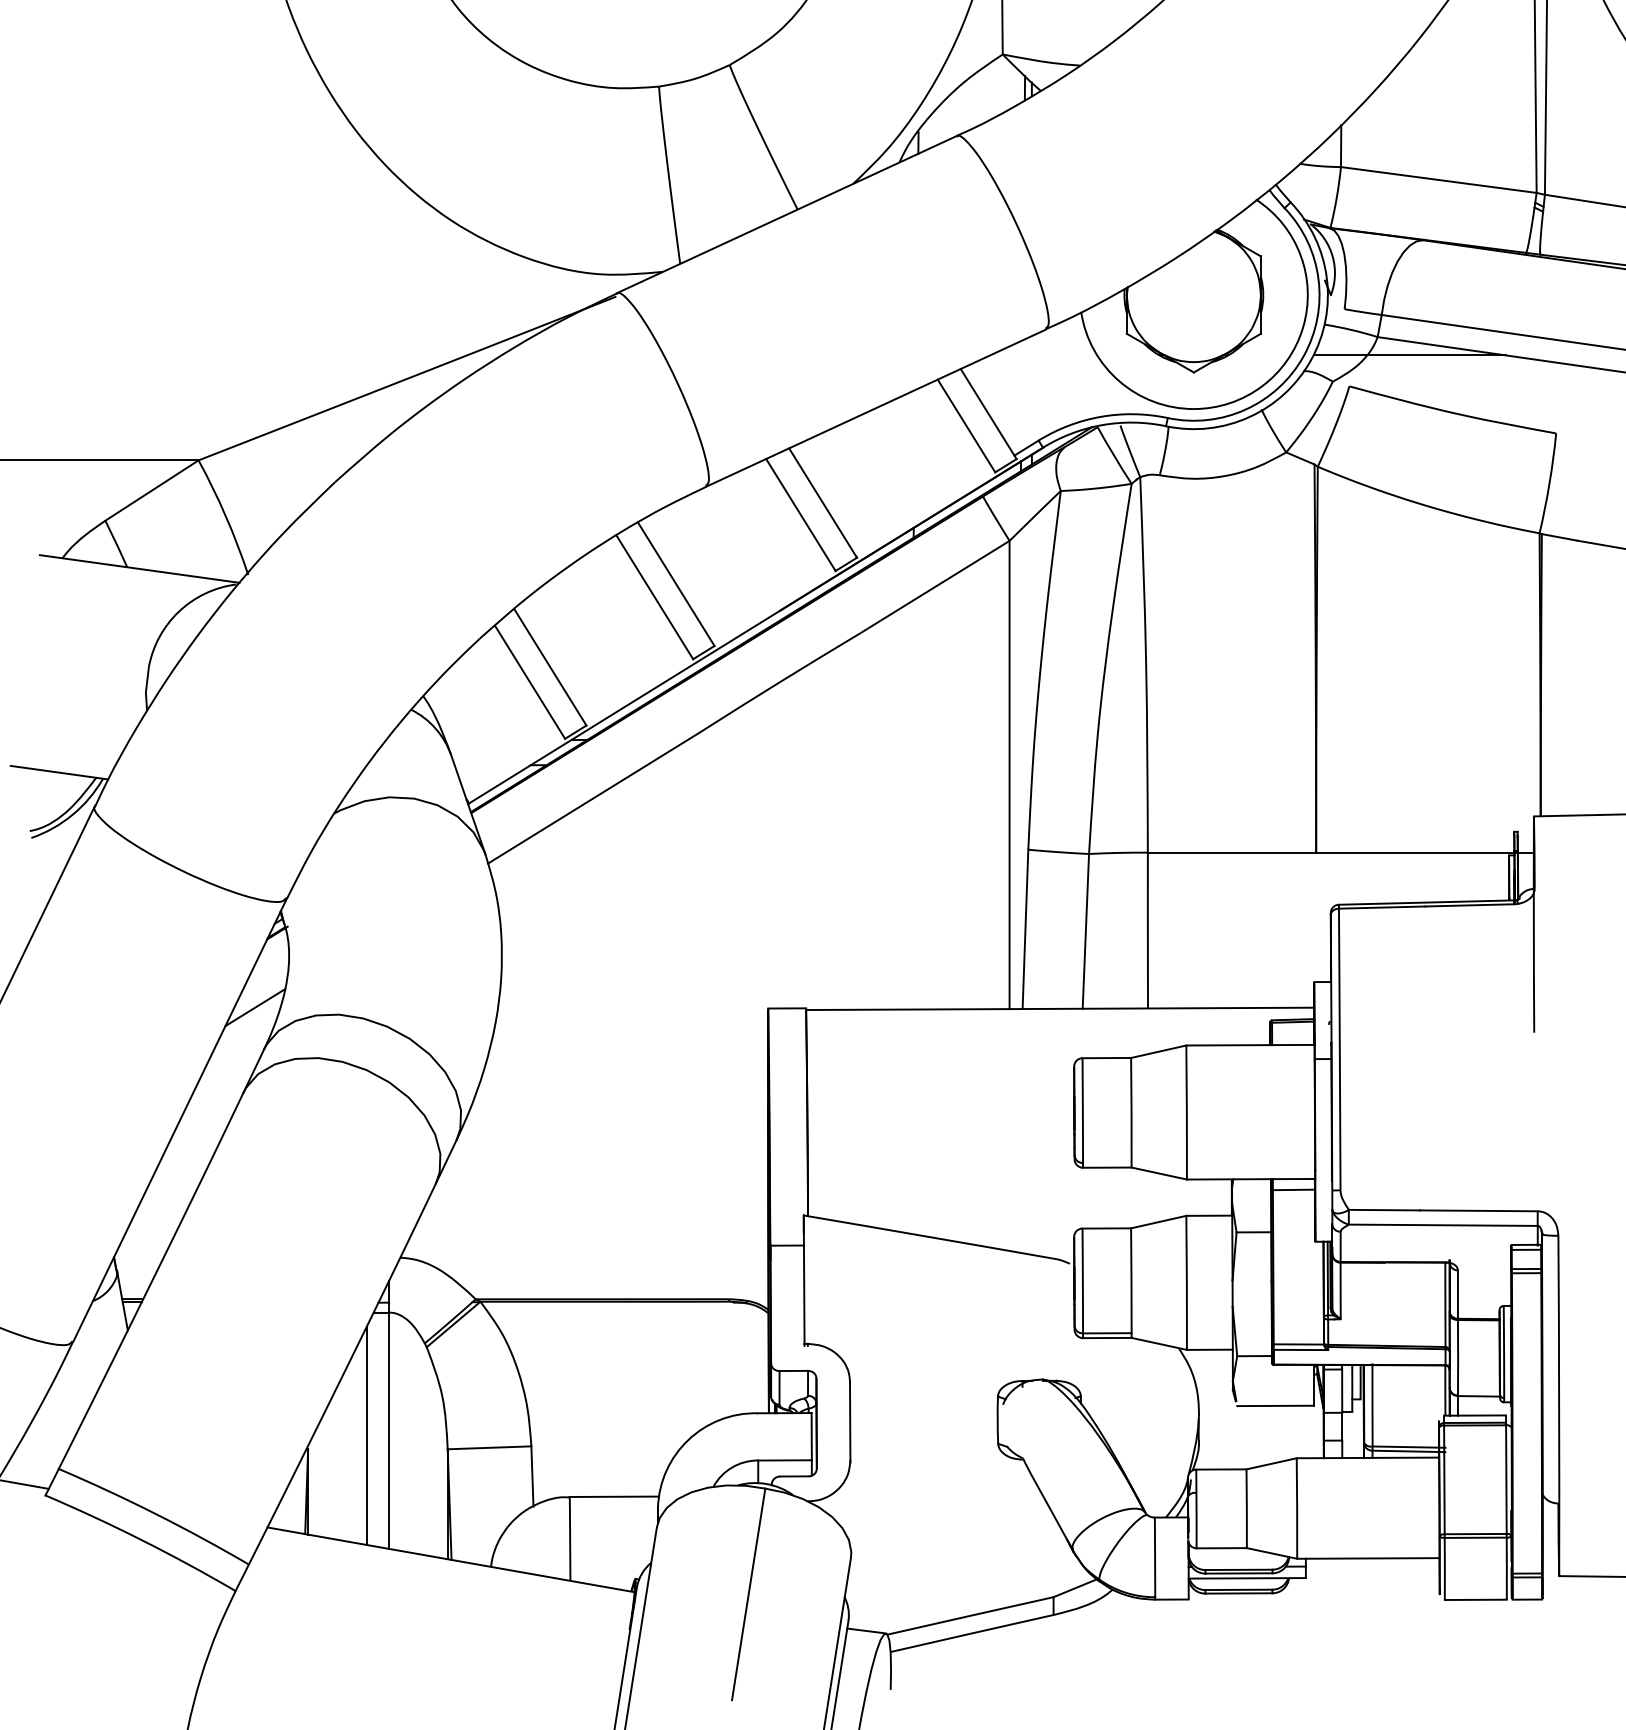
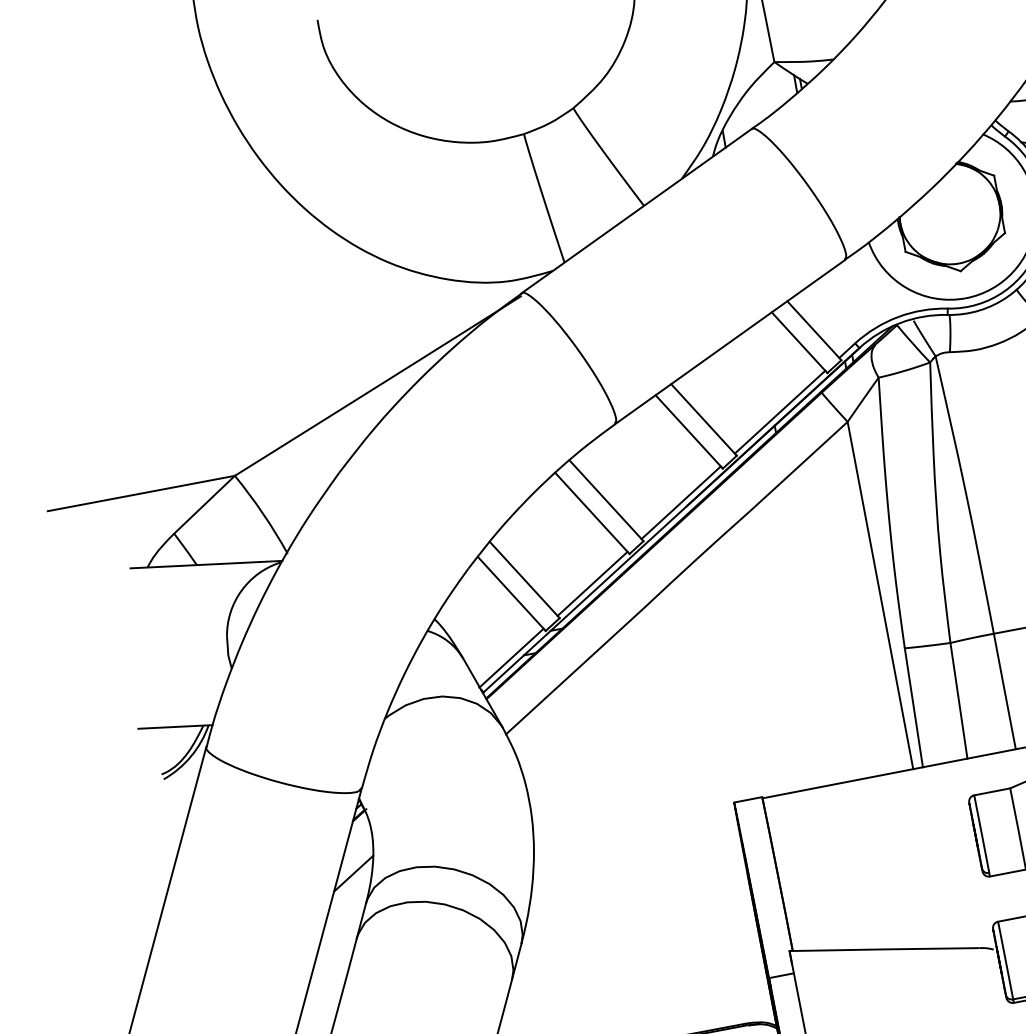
line: (923, 511) -> (779, 412), added
line: (772, 604) -> (680, 502), added
line: (637, 688) -> (592, 583), added
line: (513, 765) -> (511, 658), added

